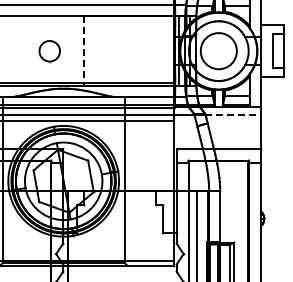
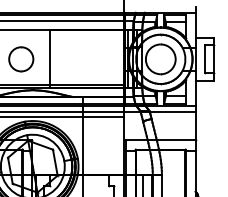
part: (49, 51) -> (21, 59), size x1.43
line: (84, 51) -> (50, 59), dashed -> solid
line: (233, 114) -> (172, 111), dashed -> solid

